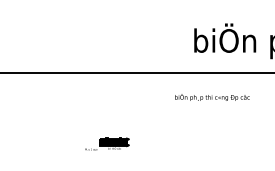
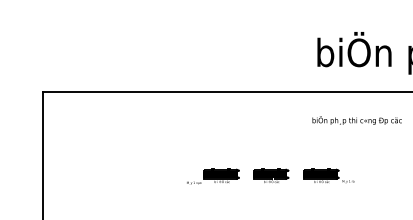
text: (211, 97) -> (356, 120), moved
part: (155, 143) -> (271, 175), added
part: (203, 143) -> (328, 175), added

